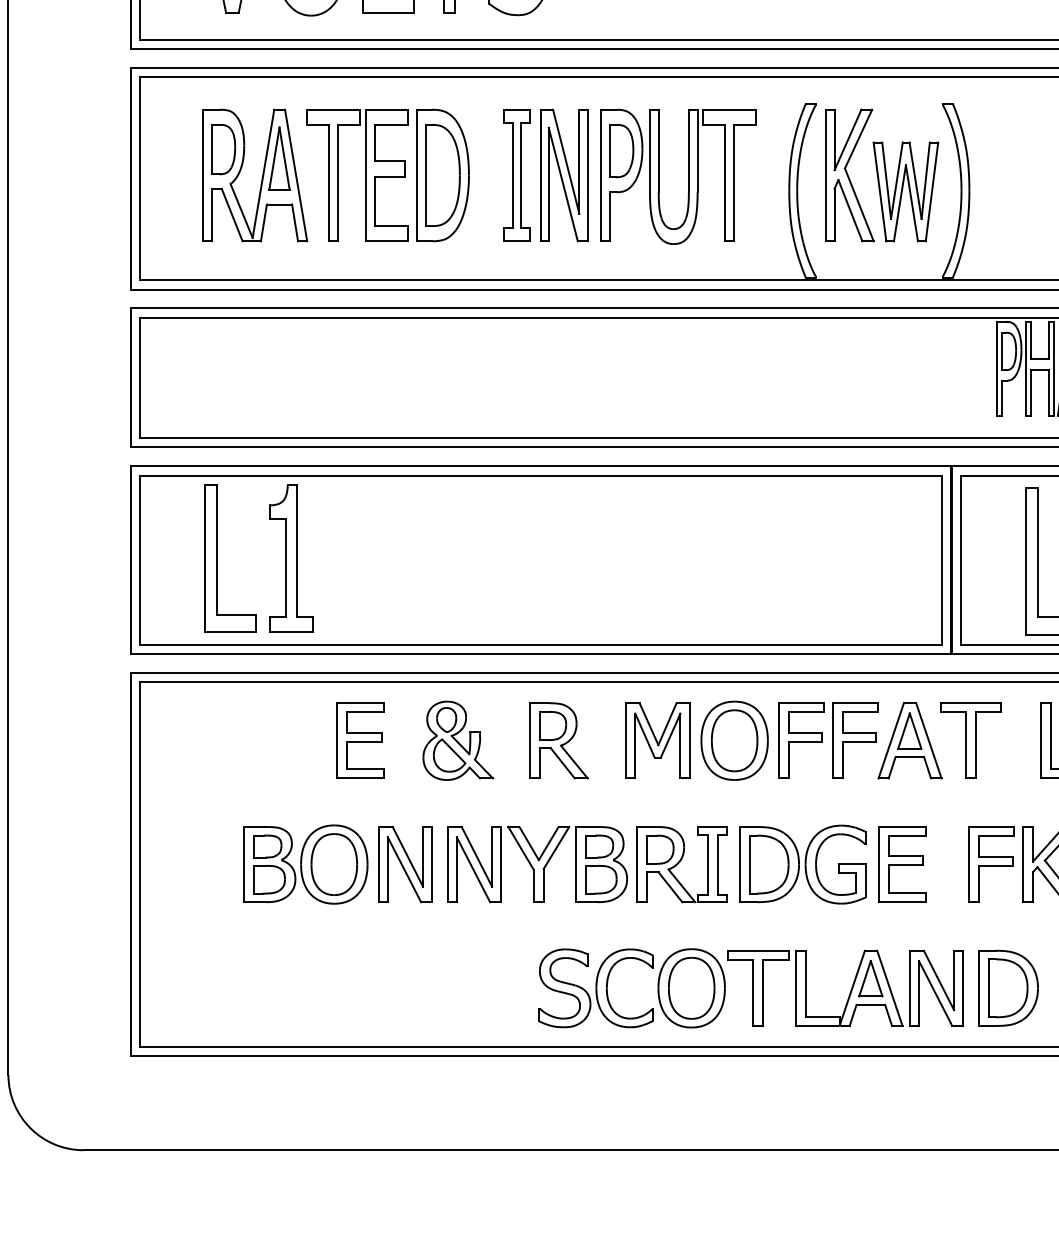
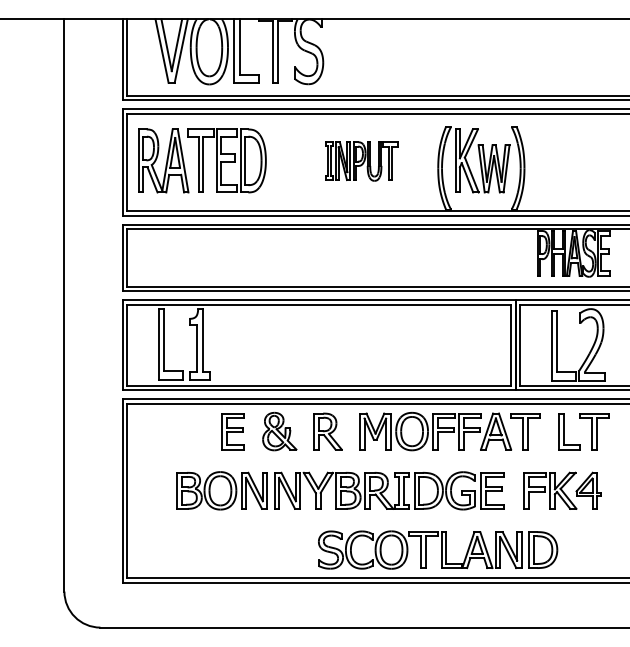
part: (336, 174) -> (202, 160), moved
part: (628, 176) -> (361, 161), size x0.6

